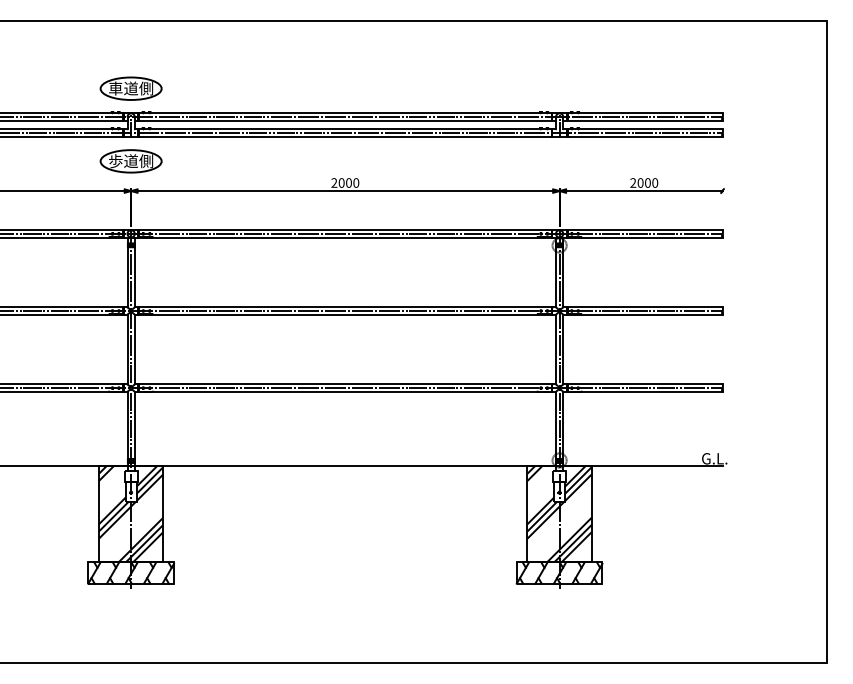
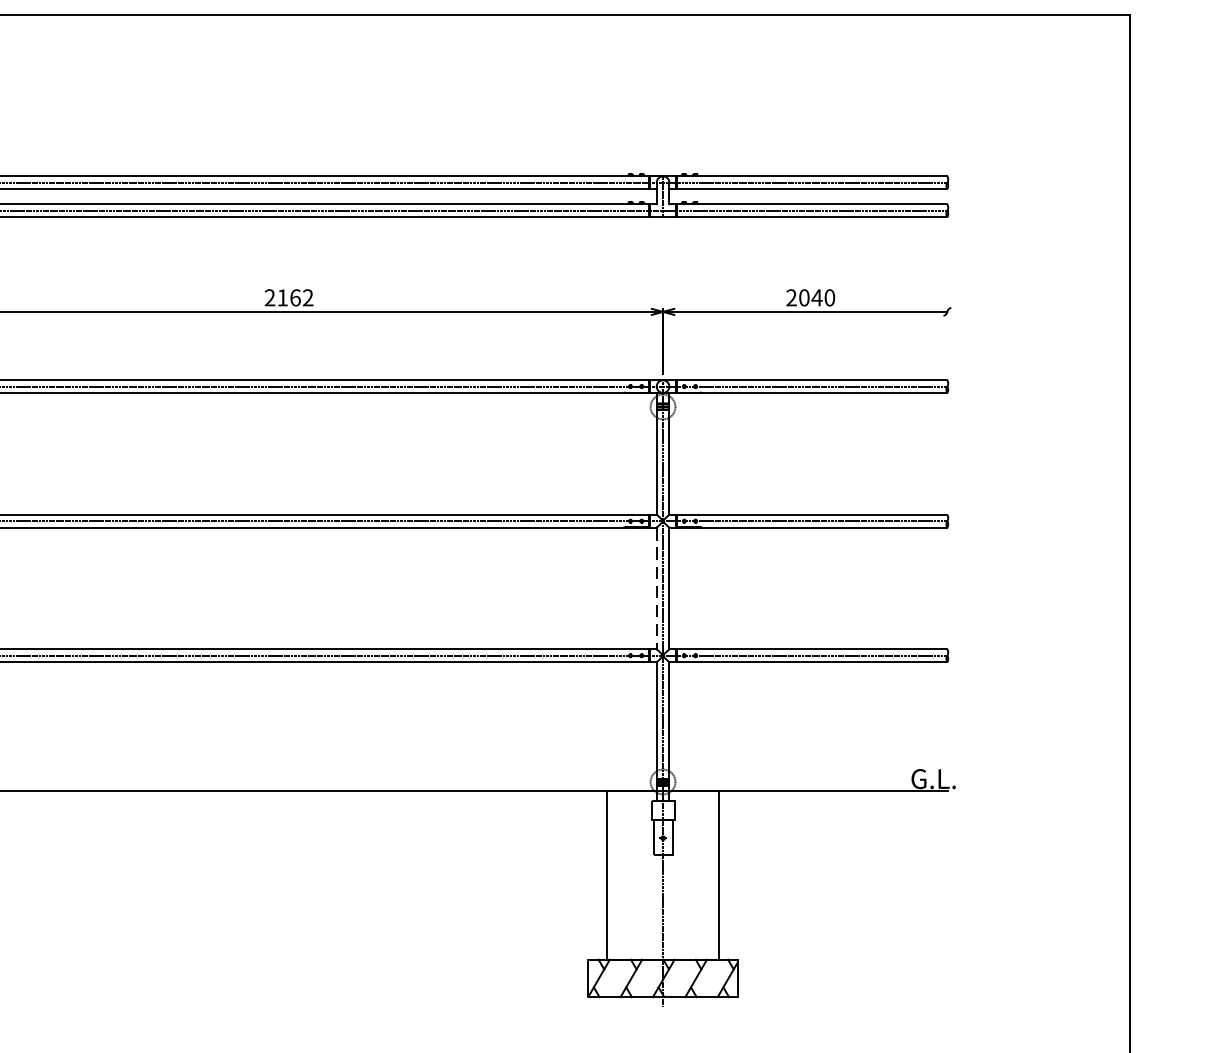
text: (348, 182) -> (294, 296), 2000 -> 2162
text: (647, 182) -> (816, 296), 2000 -> 2040
line: (555, 350) -> (655, 590), solid -> dashed
hatch: (559, 513) -> (662, 874), removed

